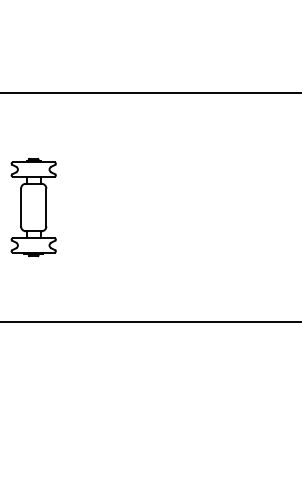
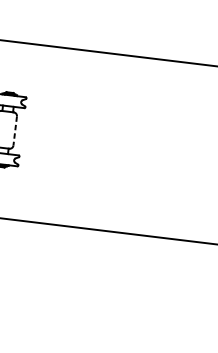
line: (46, 207) -> (15, 130), solid -> dashed

